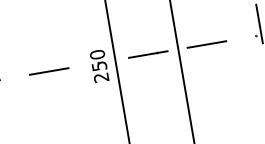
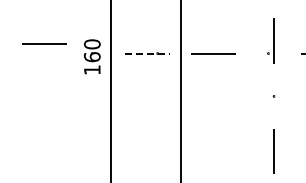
line: (148, 54) -> (147, 53), solid -> dashed
line: (49, 71) -> (44, 43), moved
text: (99, 71) -> (91, 63), 250 -> 160

